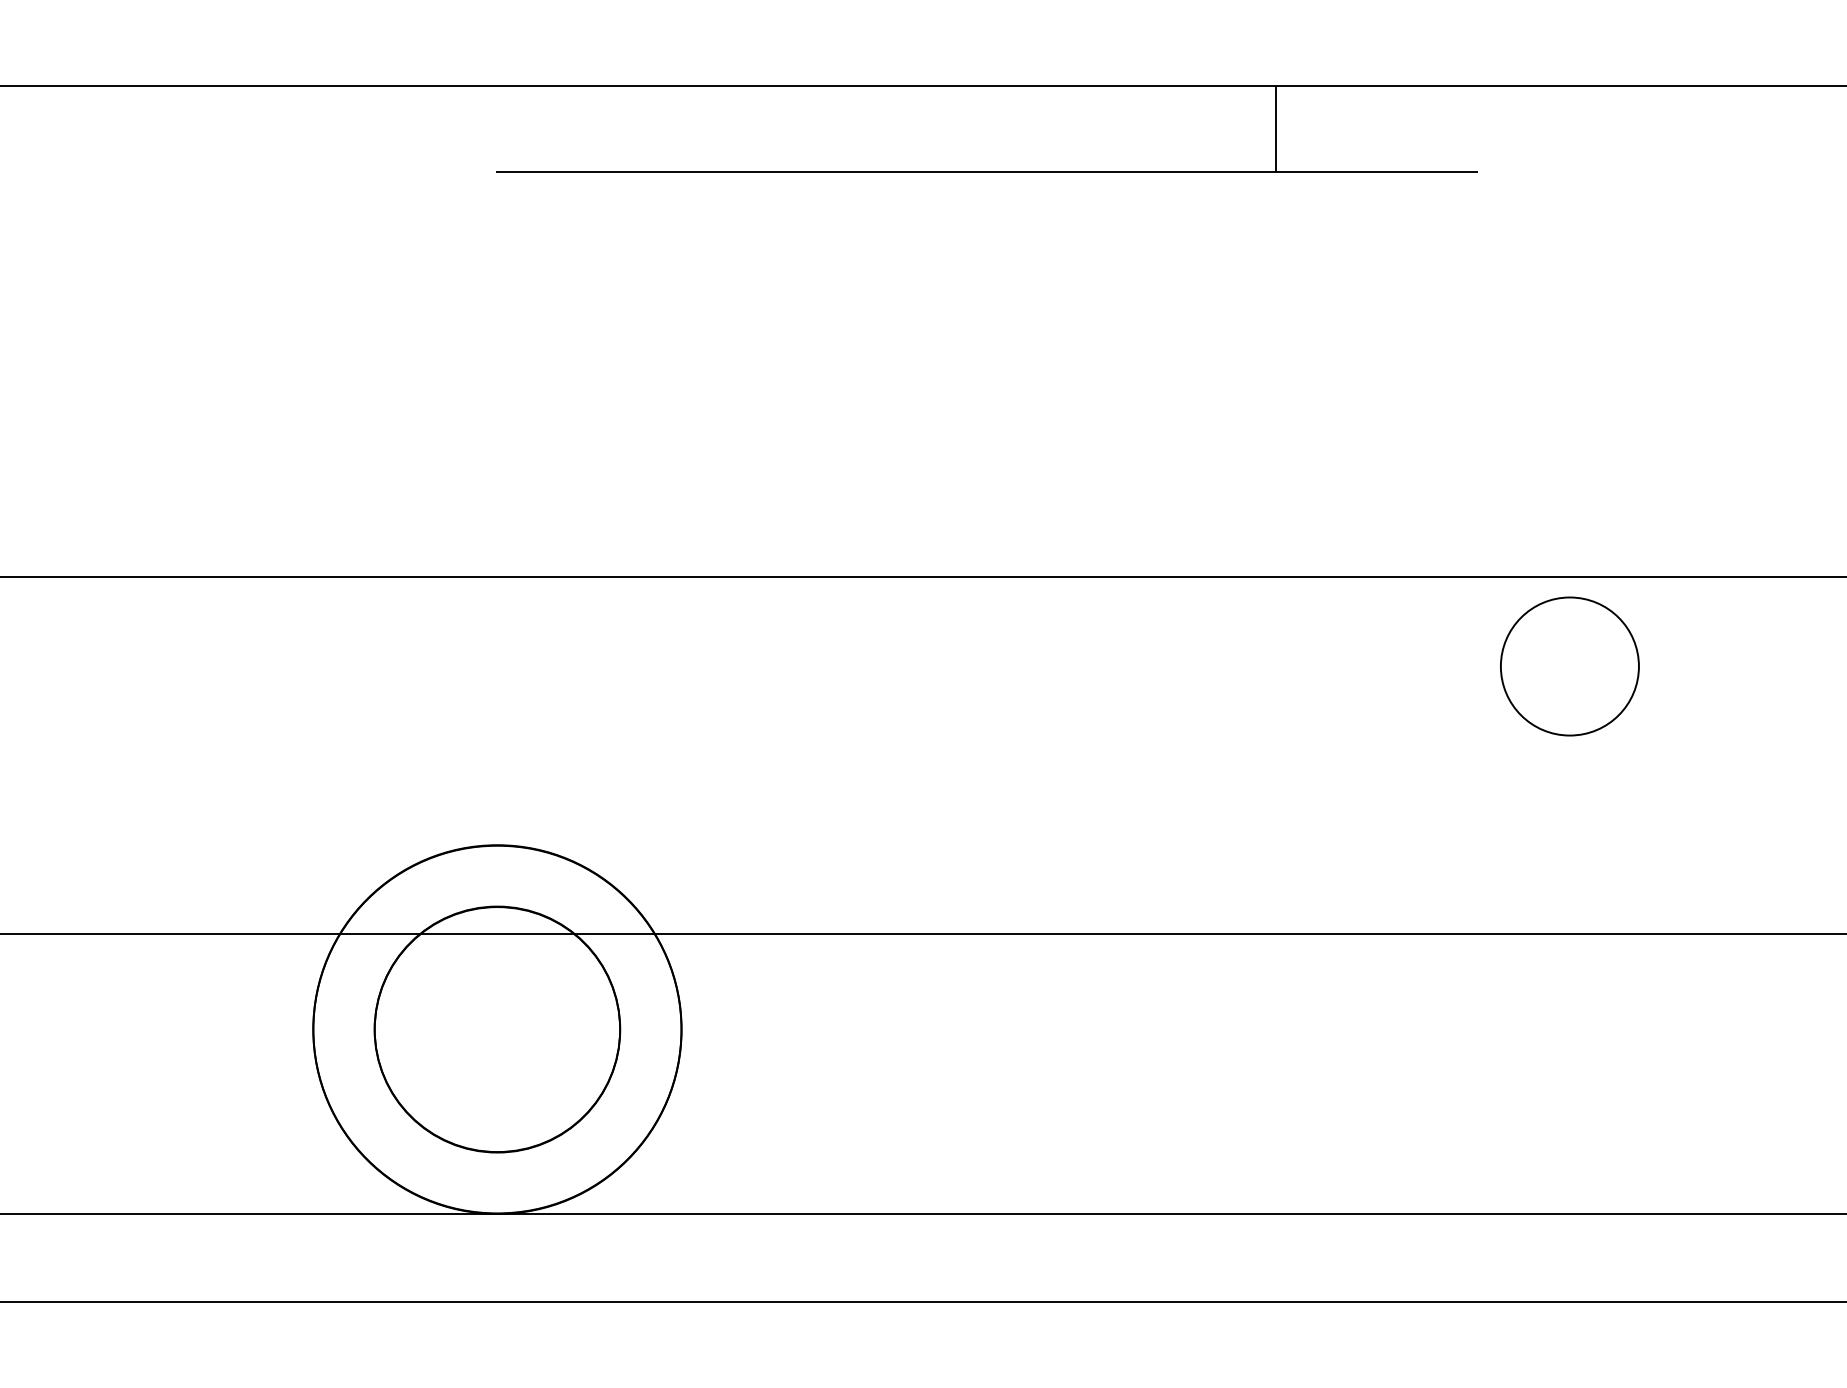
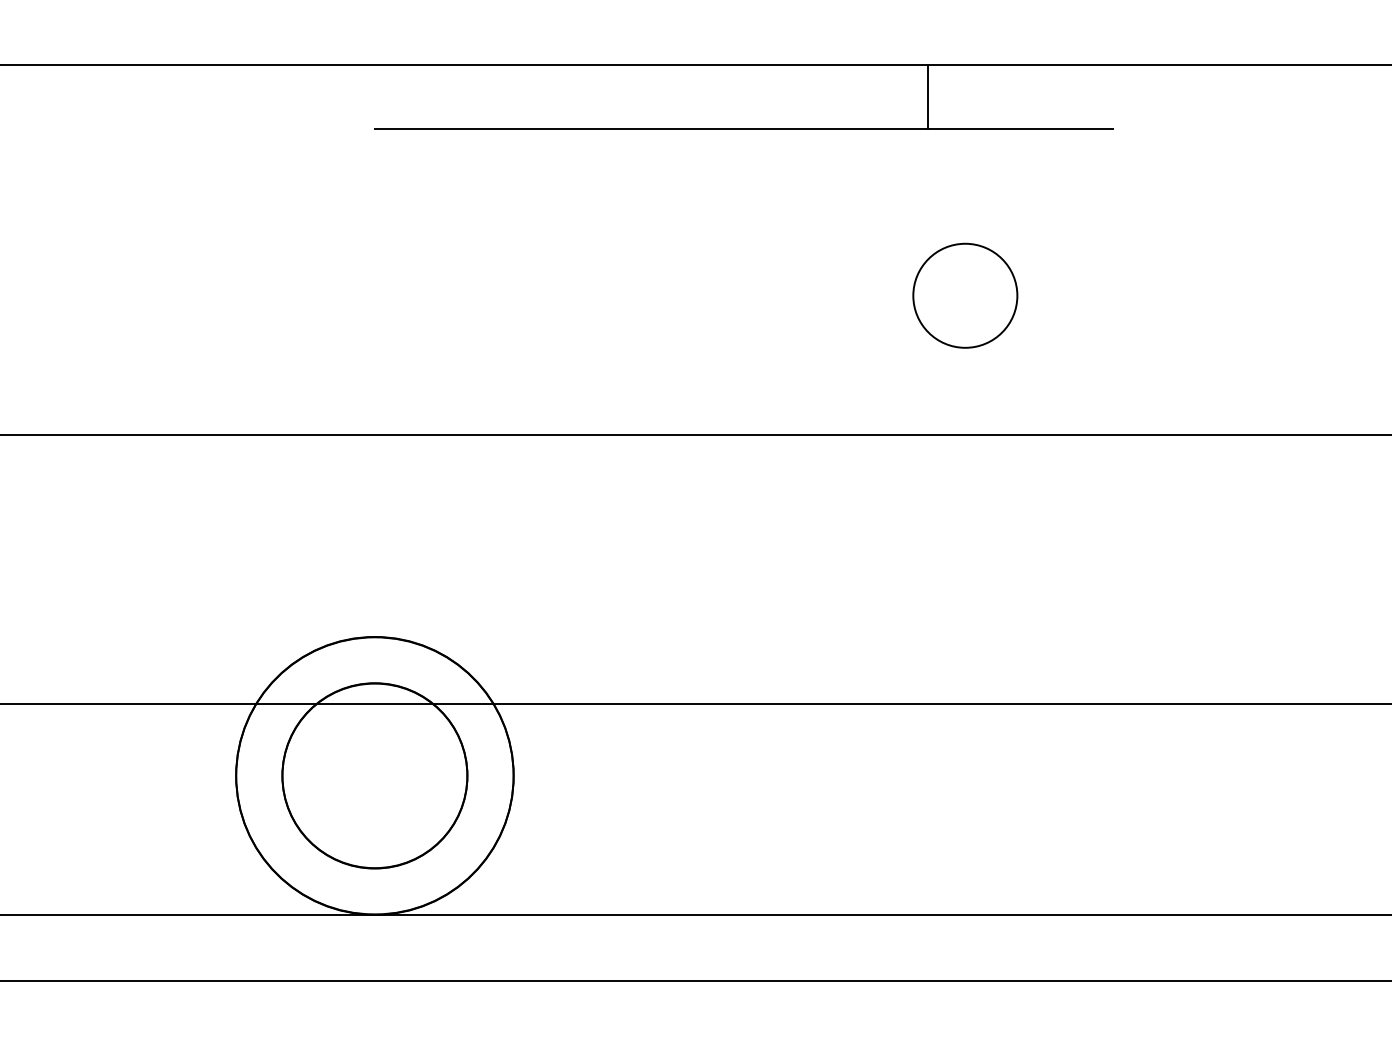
line: (1275, 128) -> (928, 96), moved
circle: (1569, 666) -> (965, 295), moved

